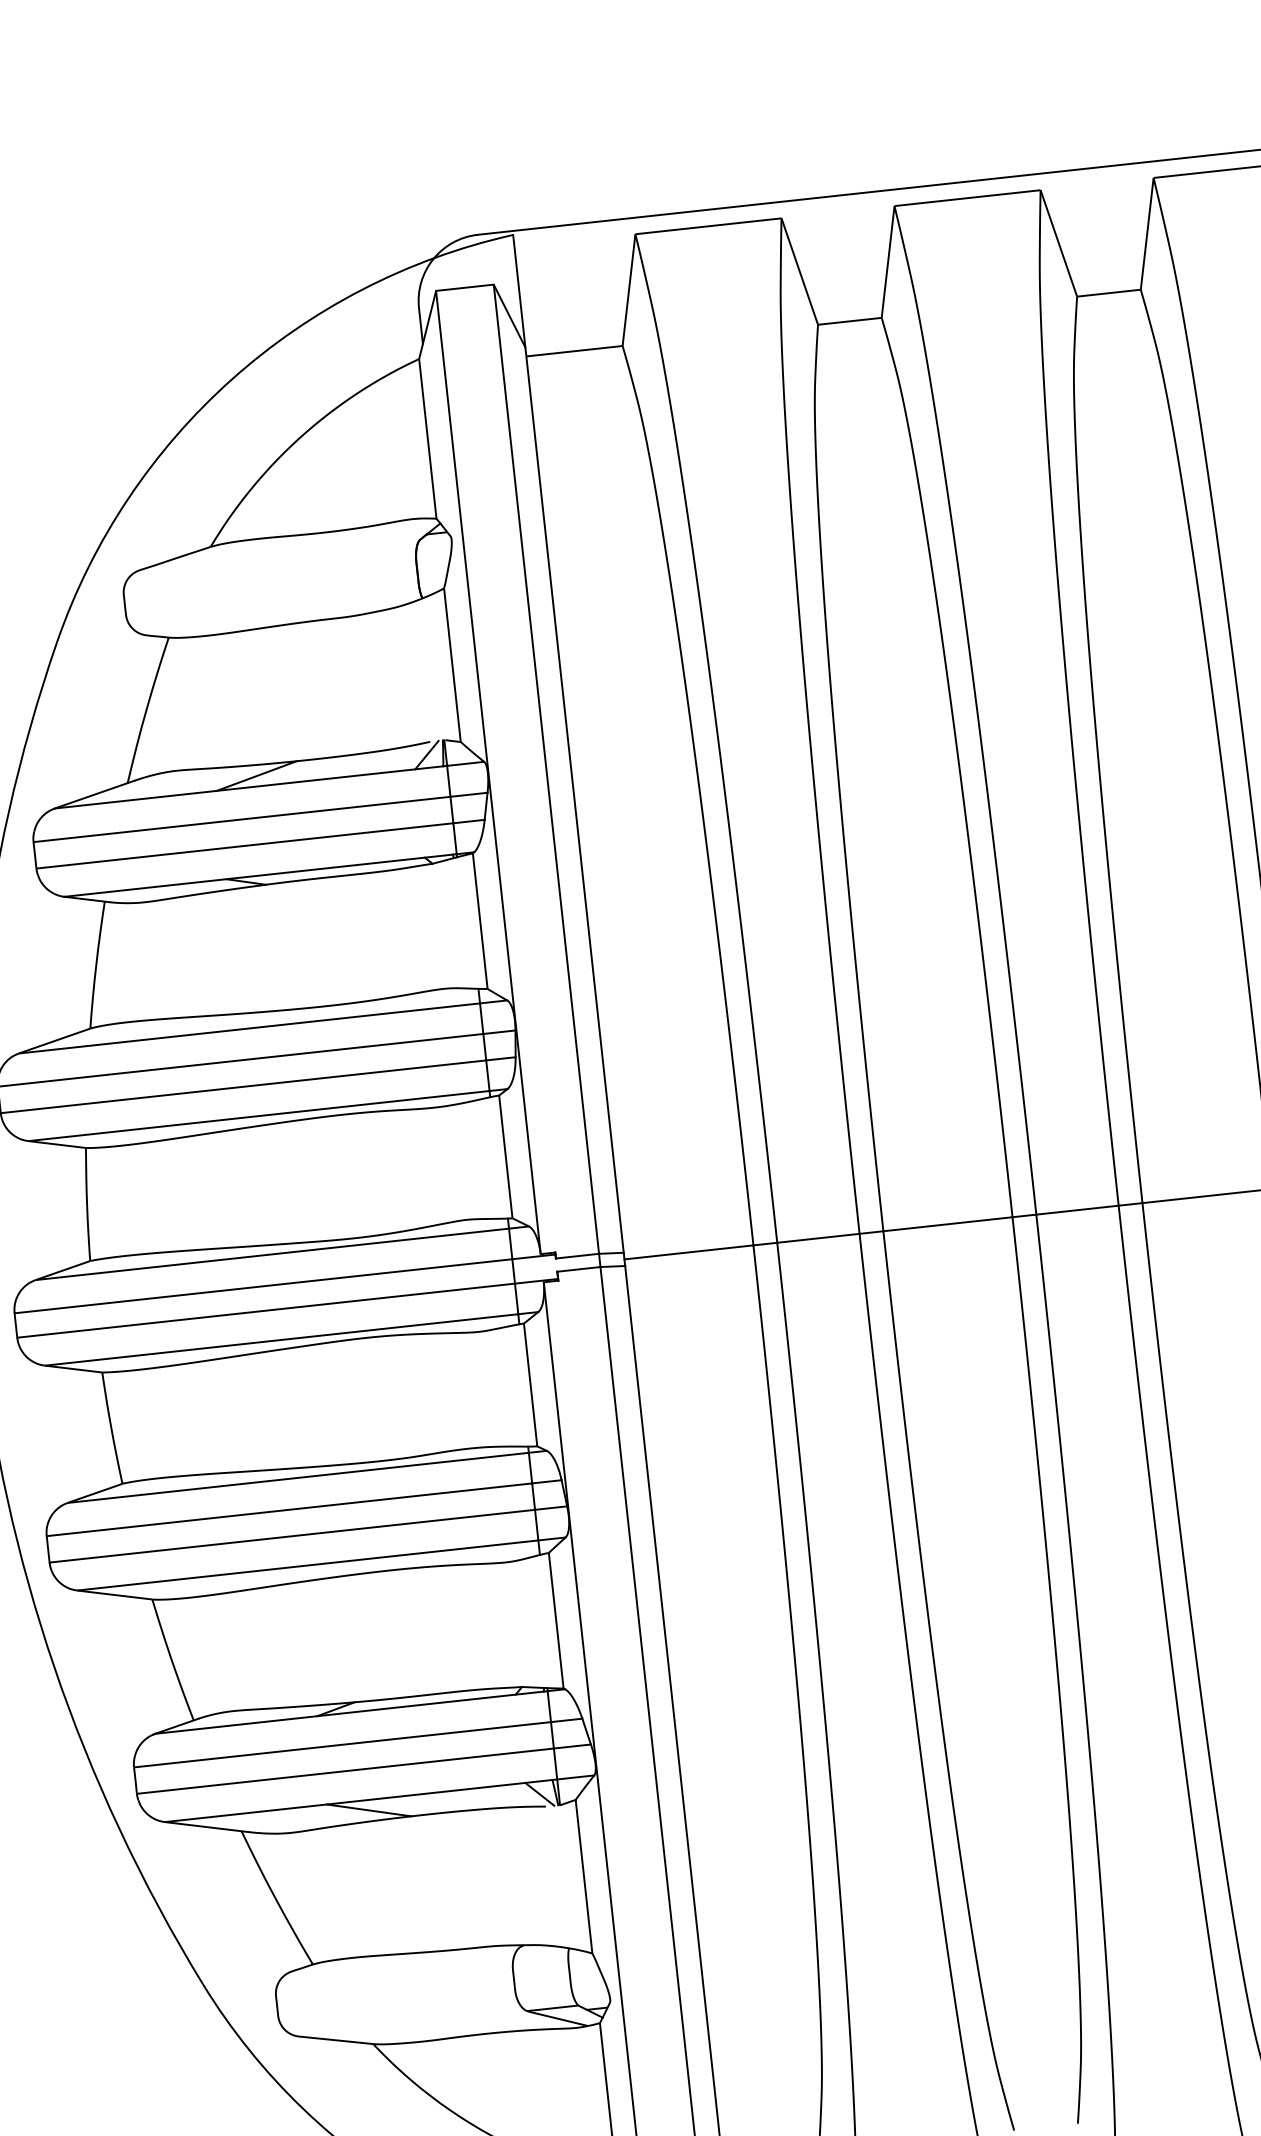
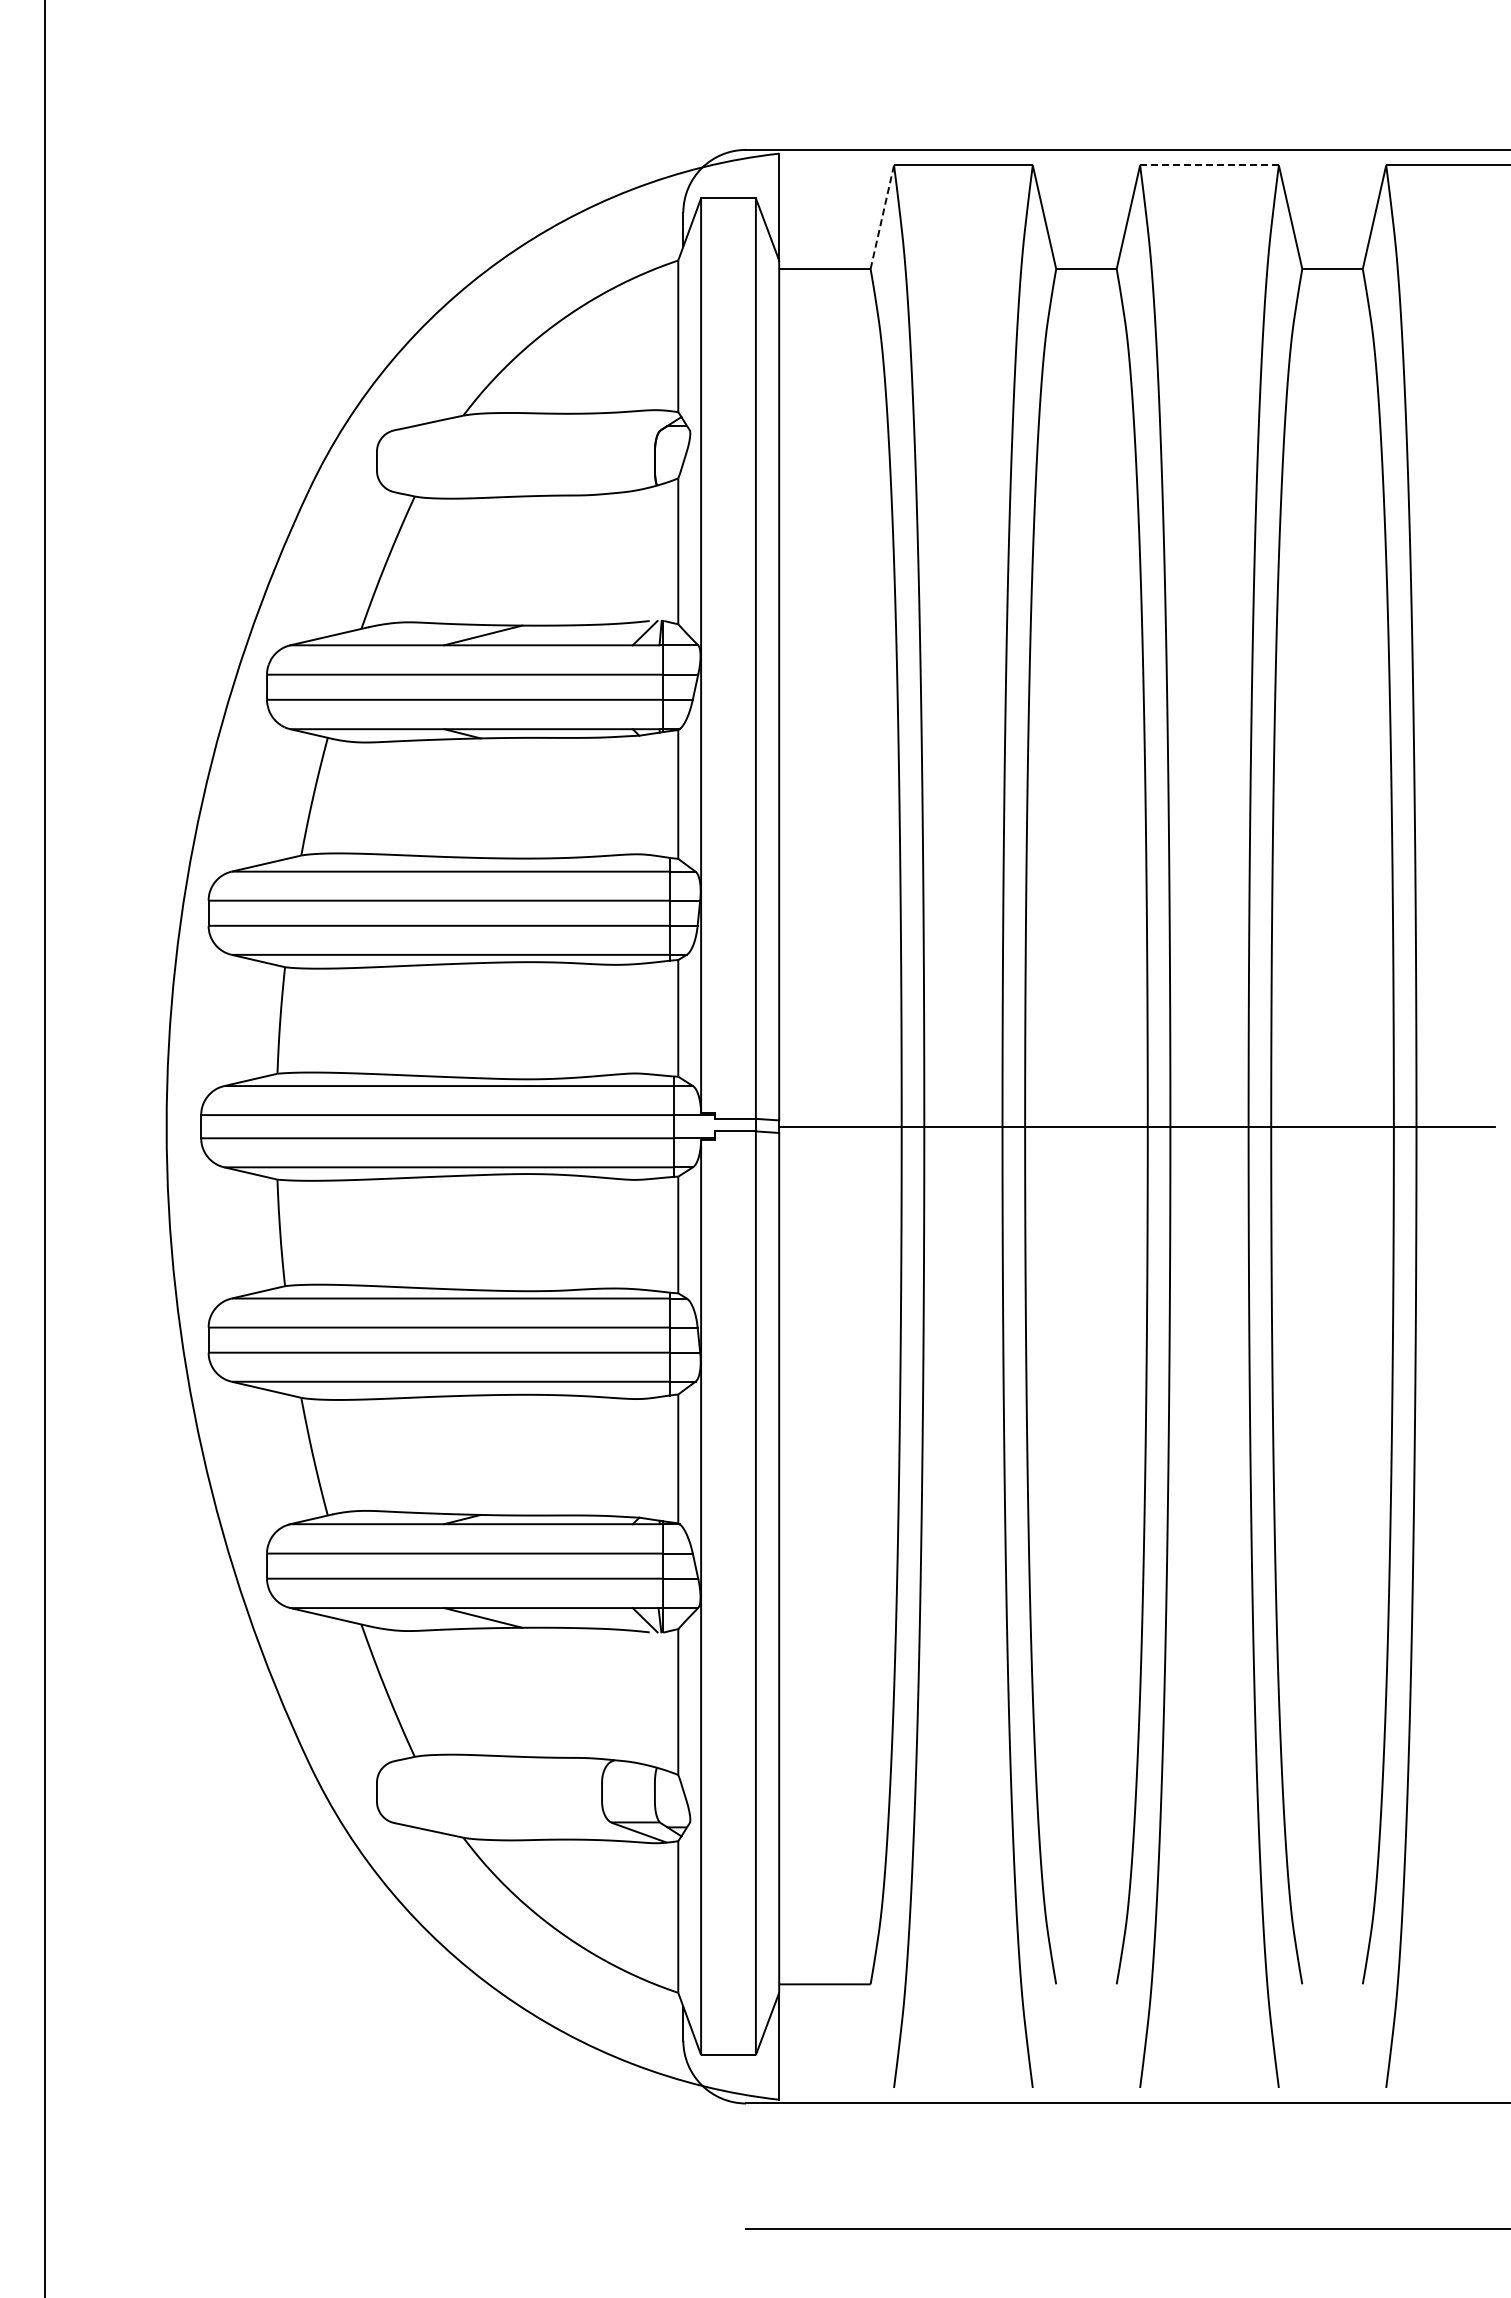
line: (967, 198) -> (1209, 165), solid -> dashed
line: (629, 290) -> (882, 217), solid -> dashed

